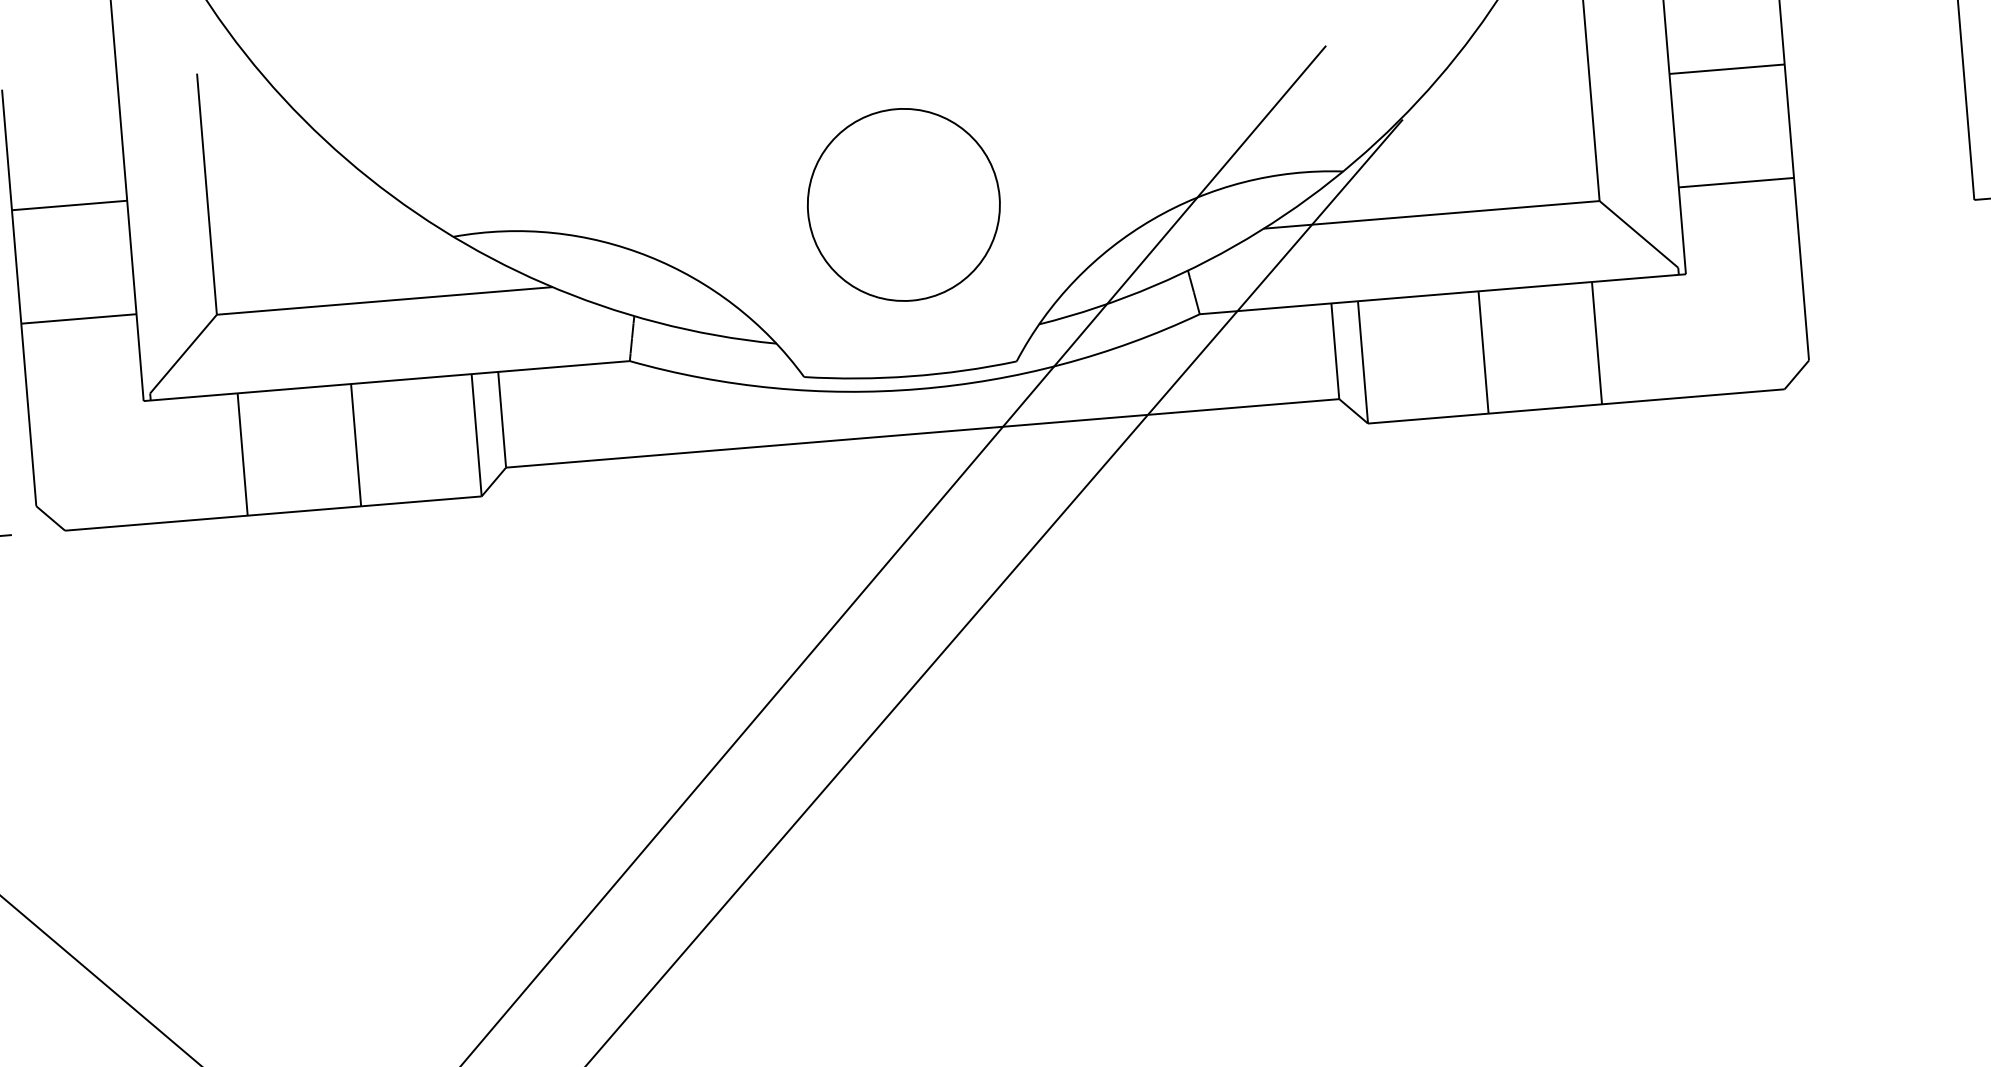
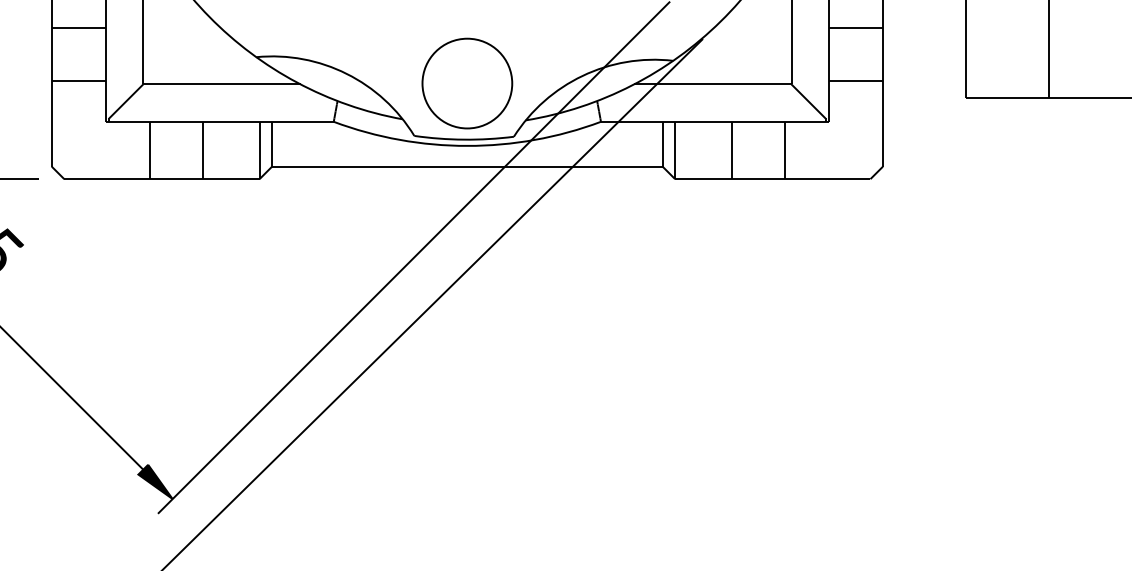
part: (904, 204) -> (467, 83), moved

